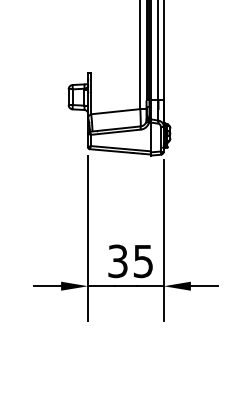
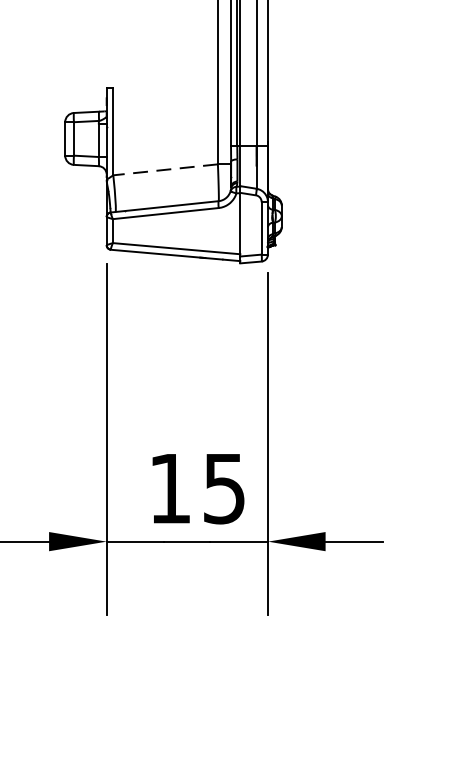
line: (115, 111) -> (164, 169), solid -> dashed
text: (117, 261) -> (169, 488), 35 -> 15

